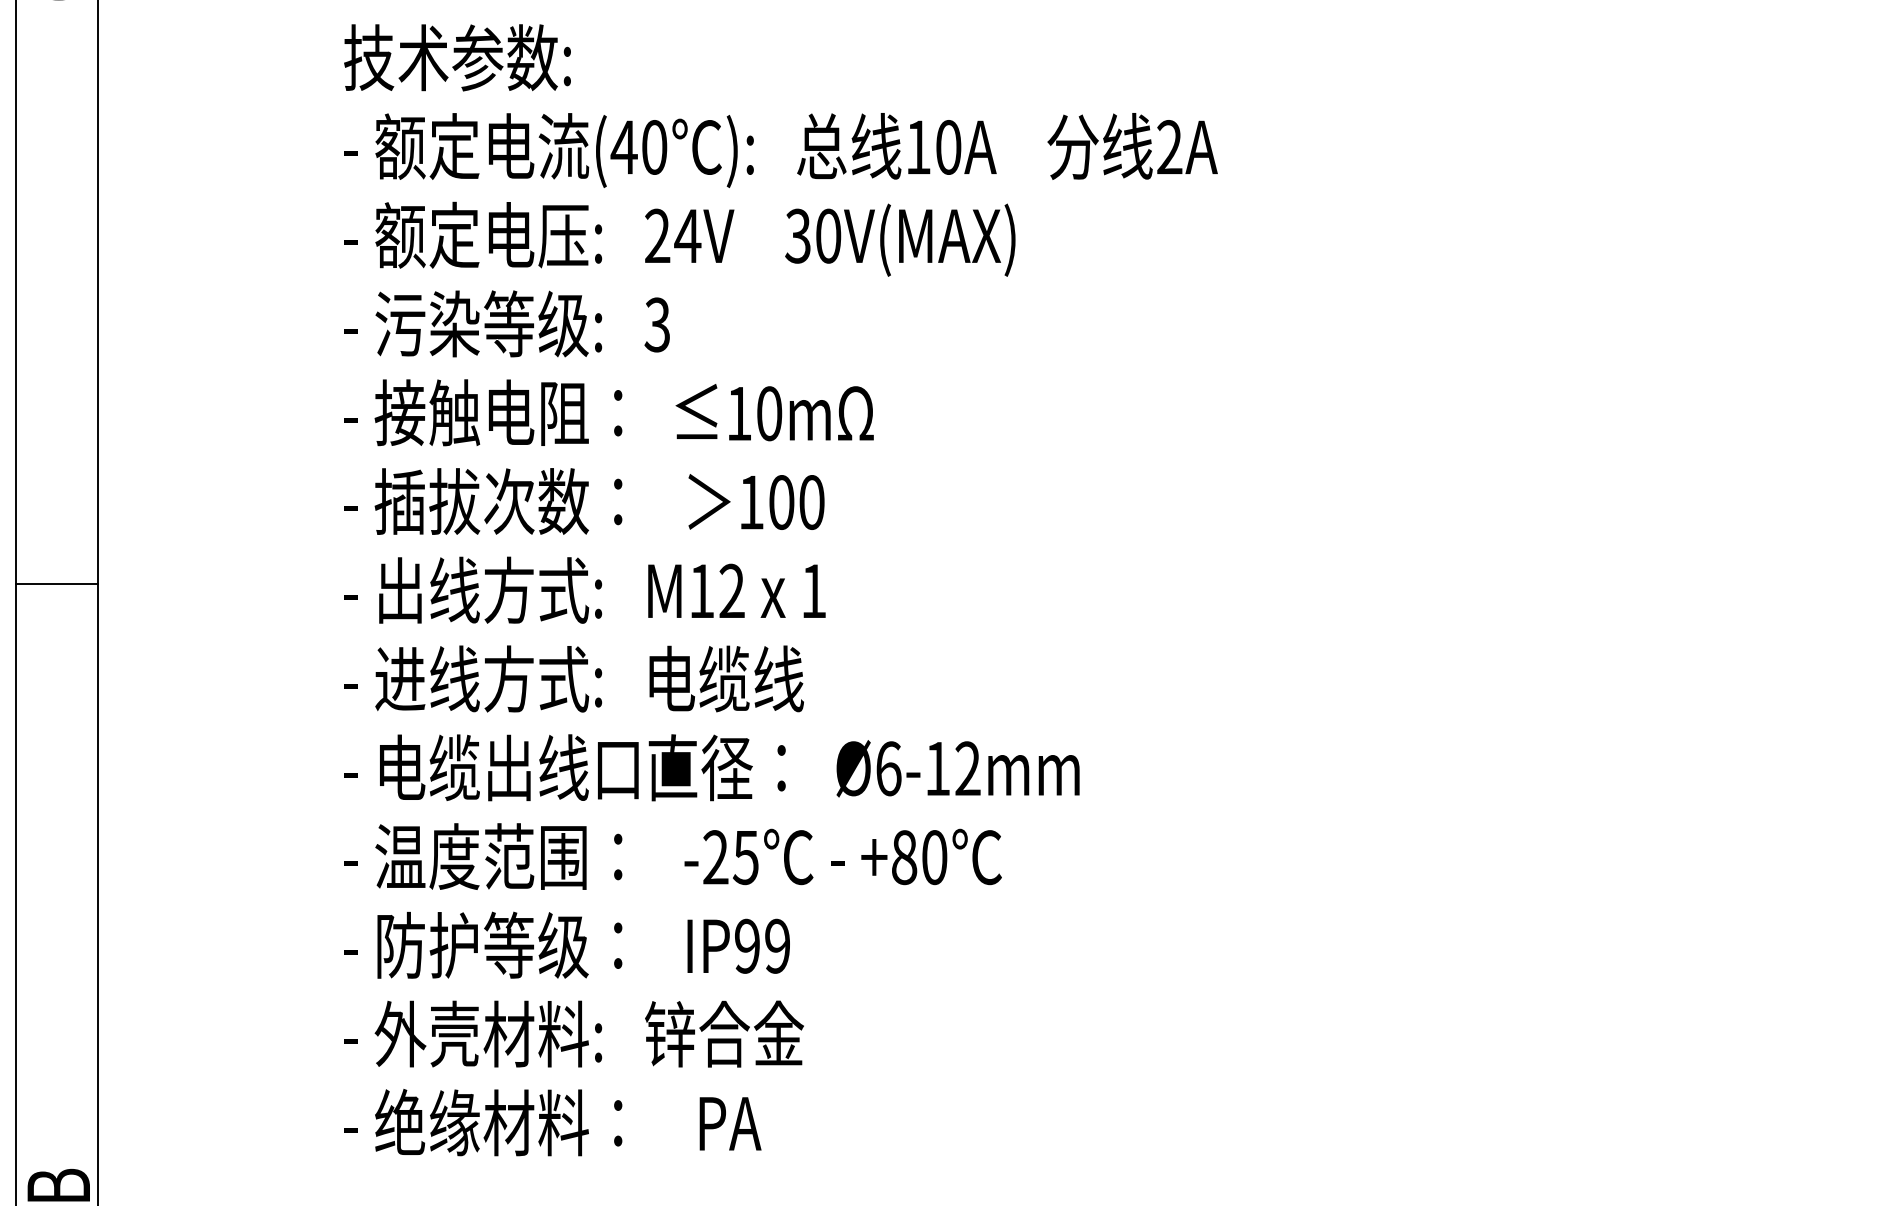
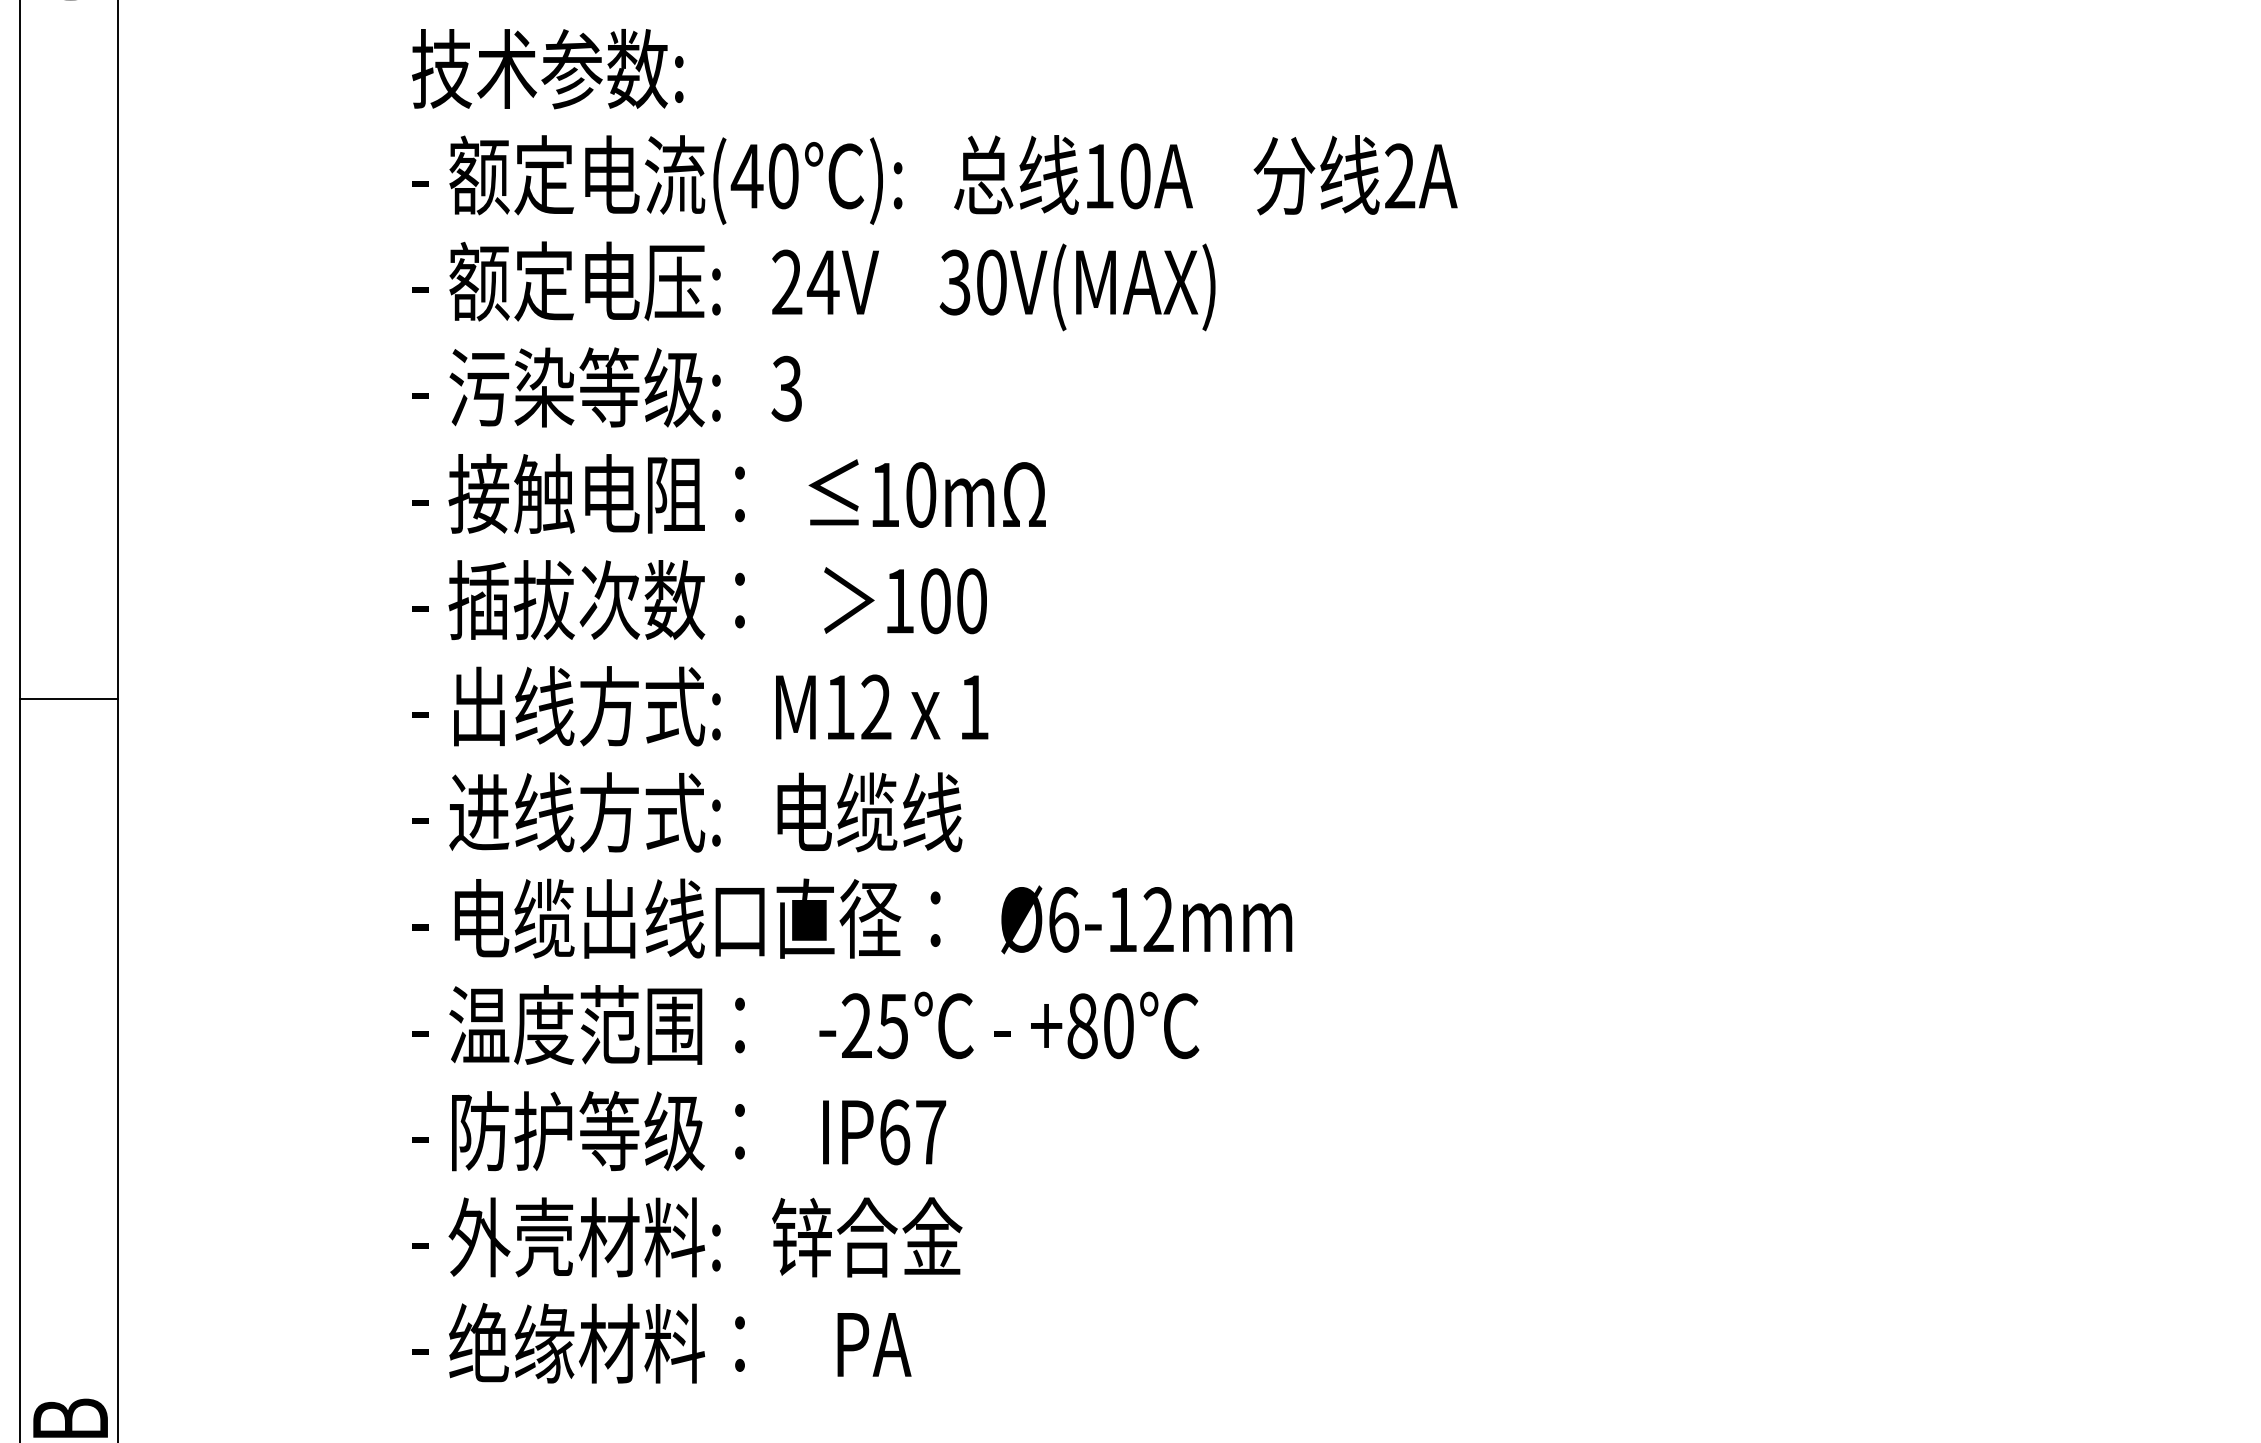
text: (762, 945) -> (912, 1131), IP99 -> IP67

